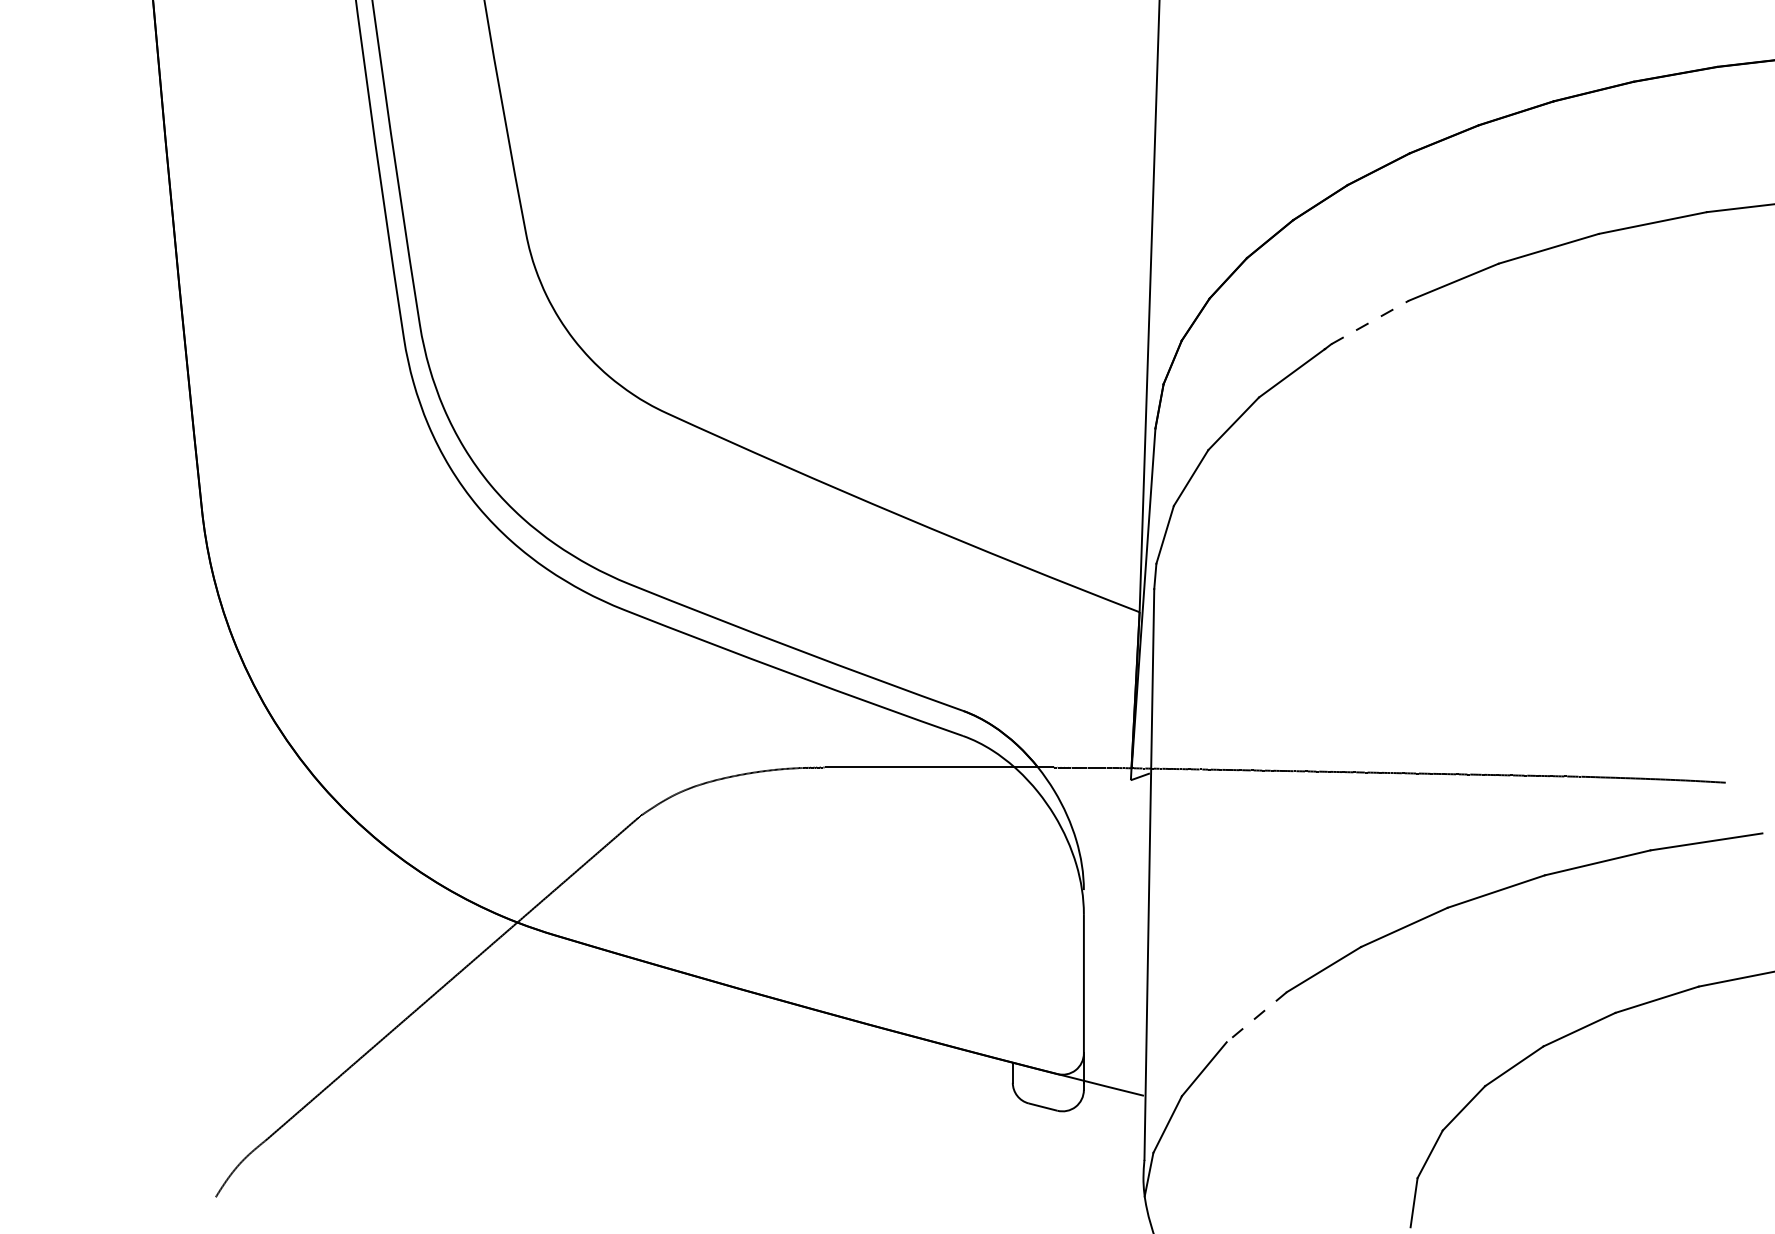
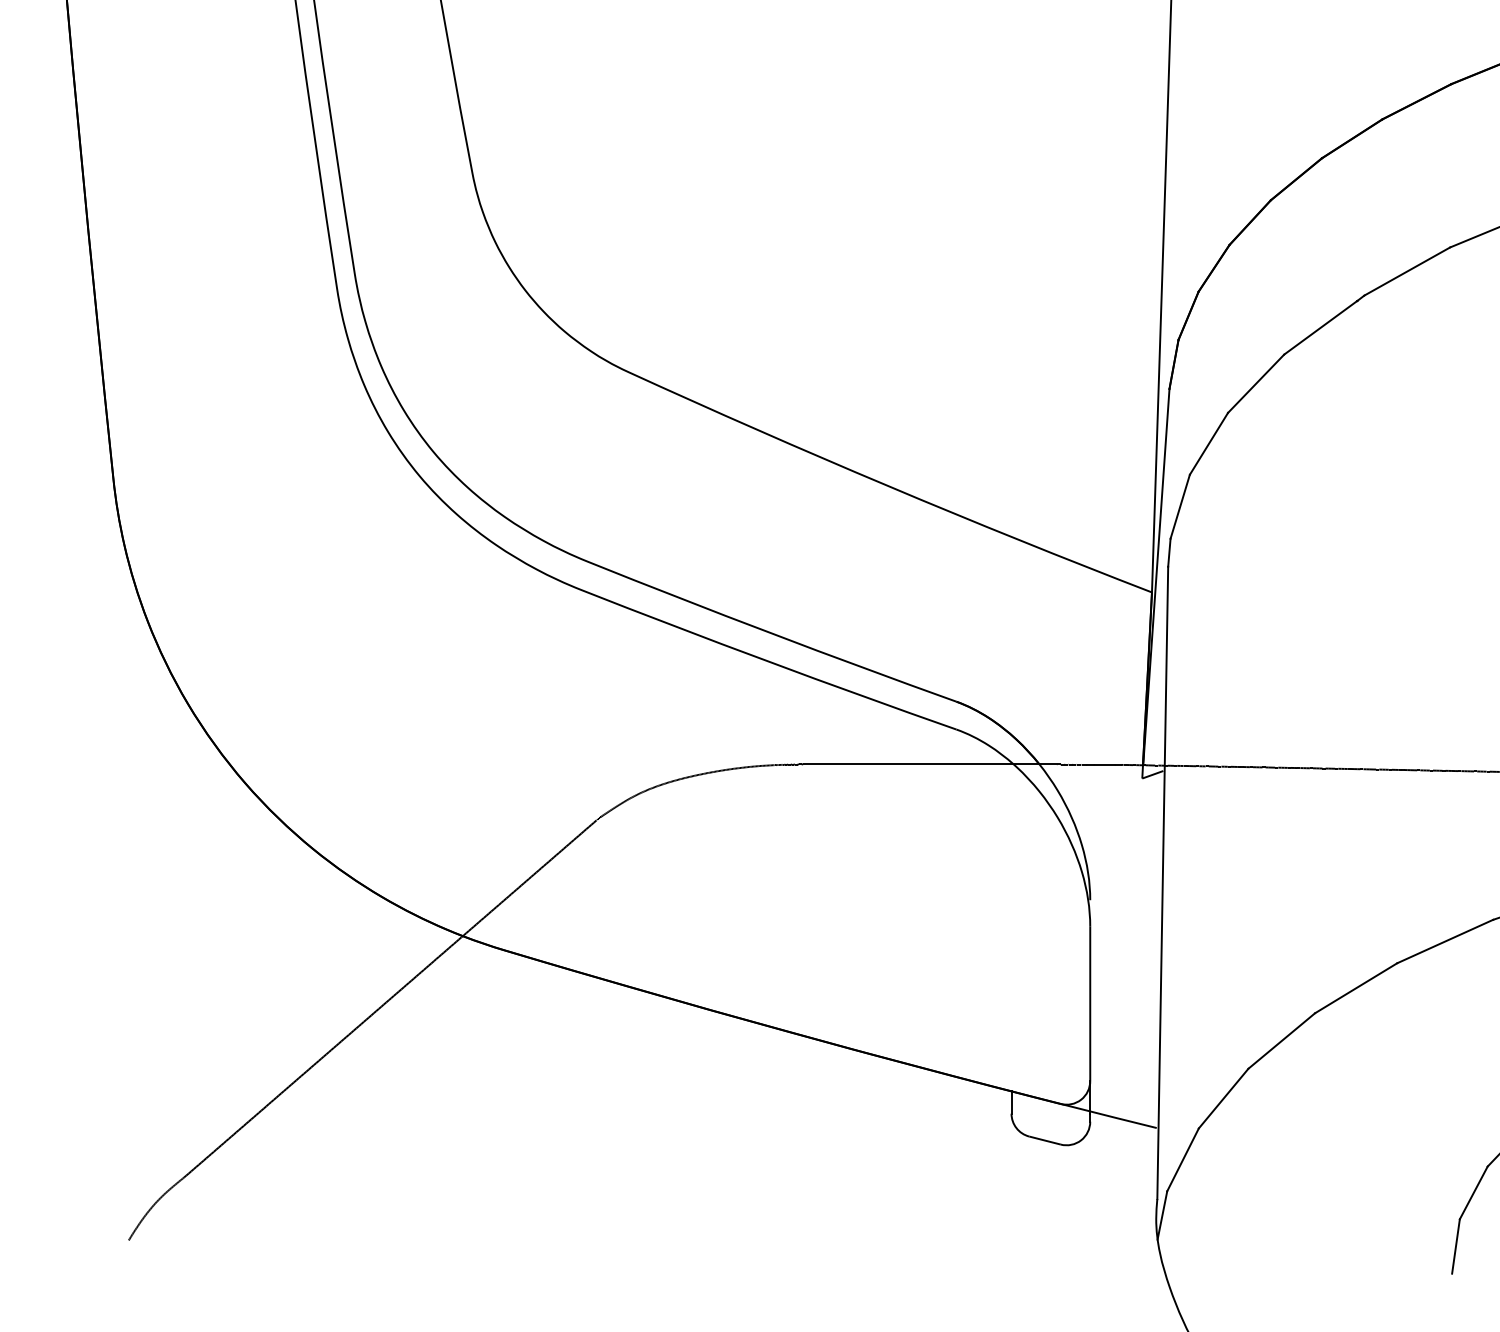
line: (1370, 322) -> (1407, 271), dashed -> solid
line: (1256, 1017) -> (1281, 1041), dashed -> solid

